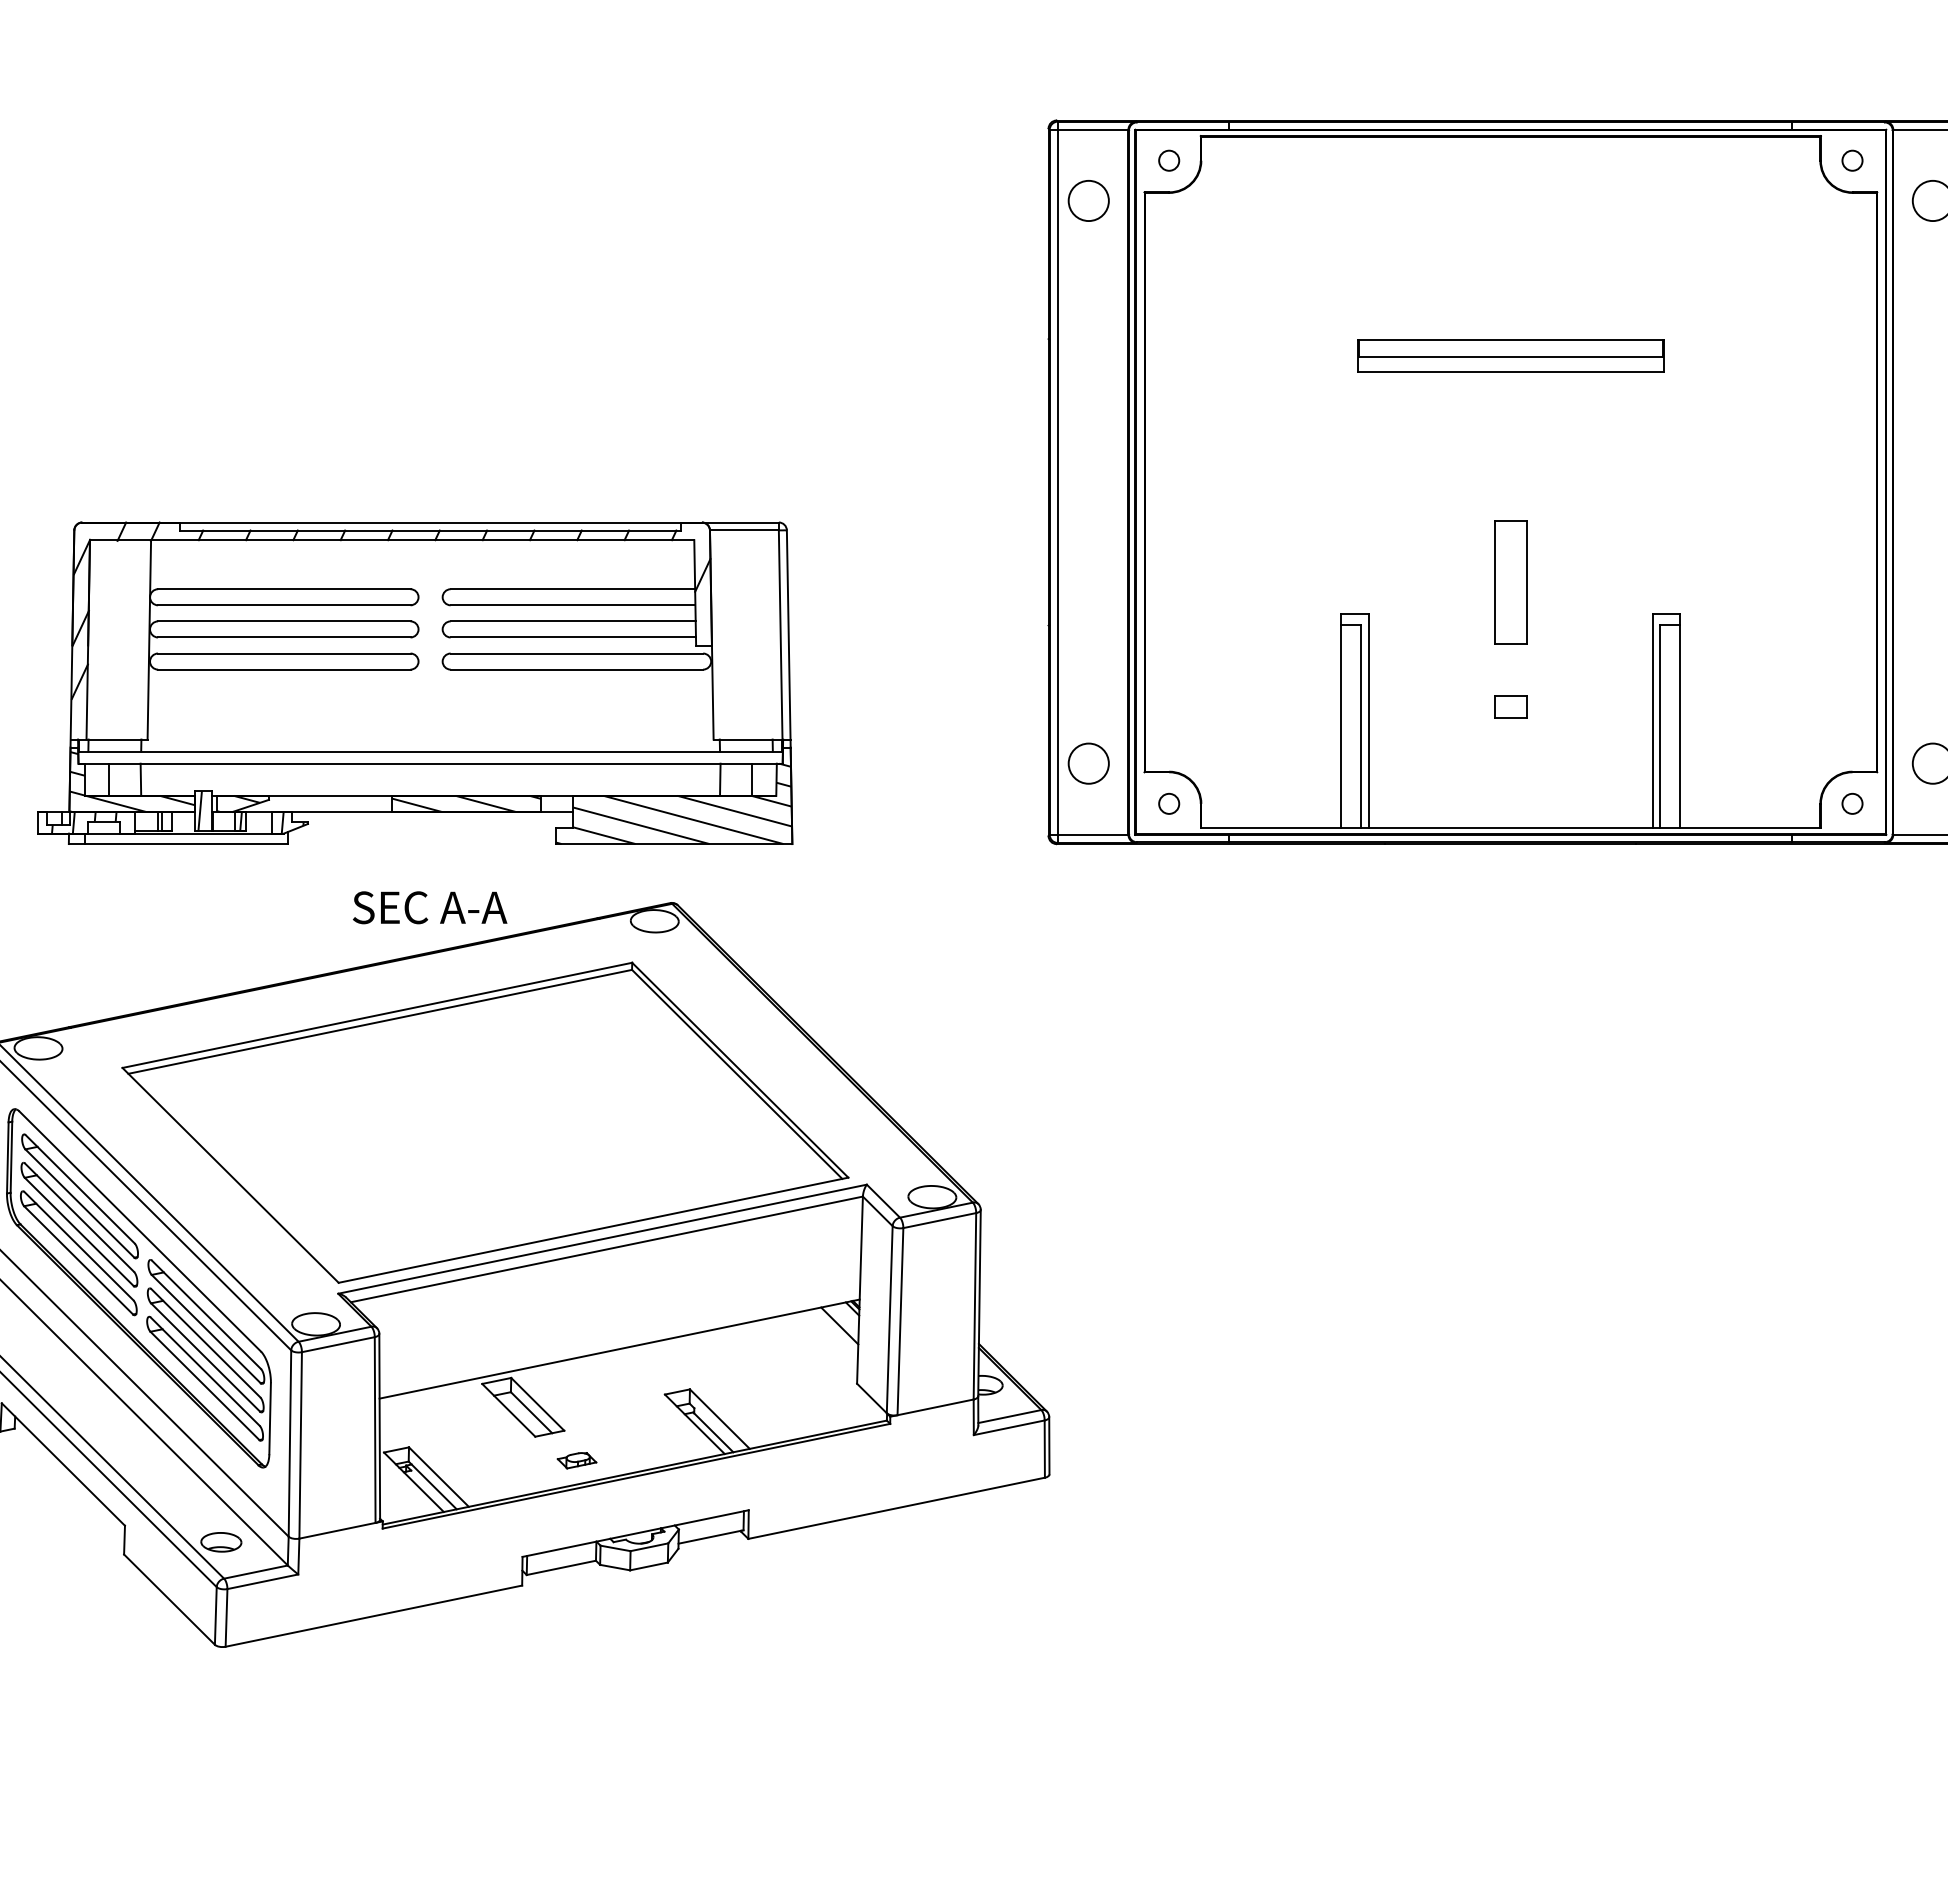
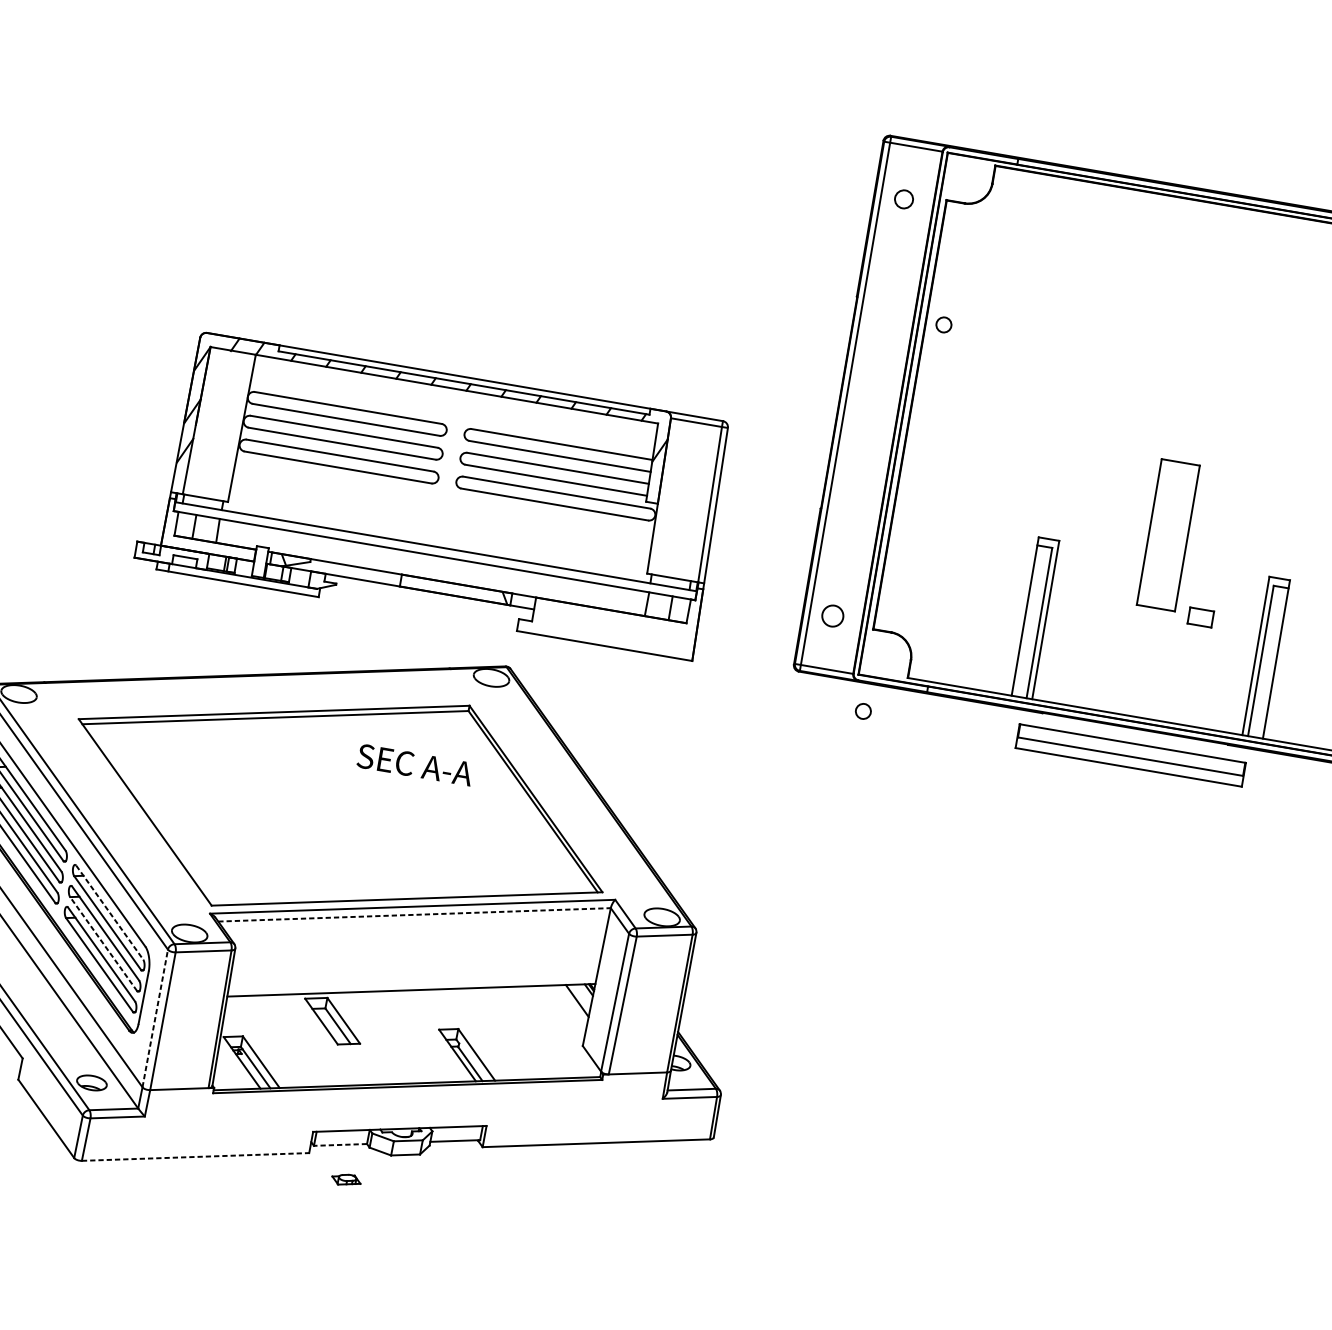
circle: (1169, 160) -> (944, 324), moved
circle: (1088, 200) -> (903, 199), size x0.6
part: (1510, 355) -> (1130, 755), moved
part: (1510, 582) -> (1168, 535), size x1.6
part: (415, 682) -> (433, 493), moved
part: (1510, 706) -> (1200, 617), moved
circle: (1088, 763) -> (832, 615), size x0.7
circle: (1169, 803) -> (863, 711), moved
text: (430, 907) -> (415, 764), moved
line: (607, 1249) -> (414, 914), solid -> dashed
line: (206, 1314) -> (109, 912), solid -> dashed
line: (205, 1357) -> (103, 944), solid -> dashed
line: (289, 1443) -> (154, 1018), solid -> dashed
part: (576, 1460) -> (346, 1179), moved
line: (560, 1567) -> (339, 1144), solid -> dashed
line: (374, 1616) -> (195, 1157), solid -> dashed

